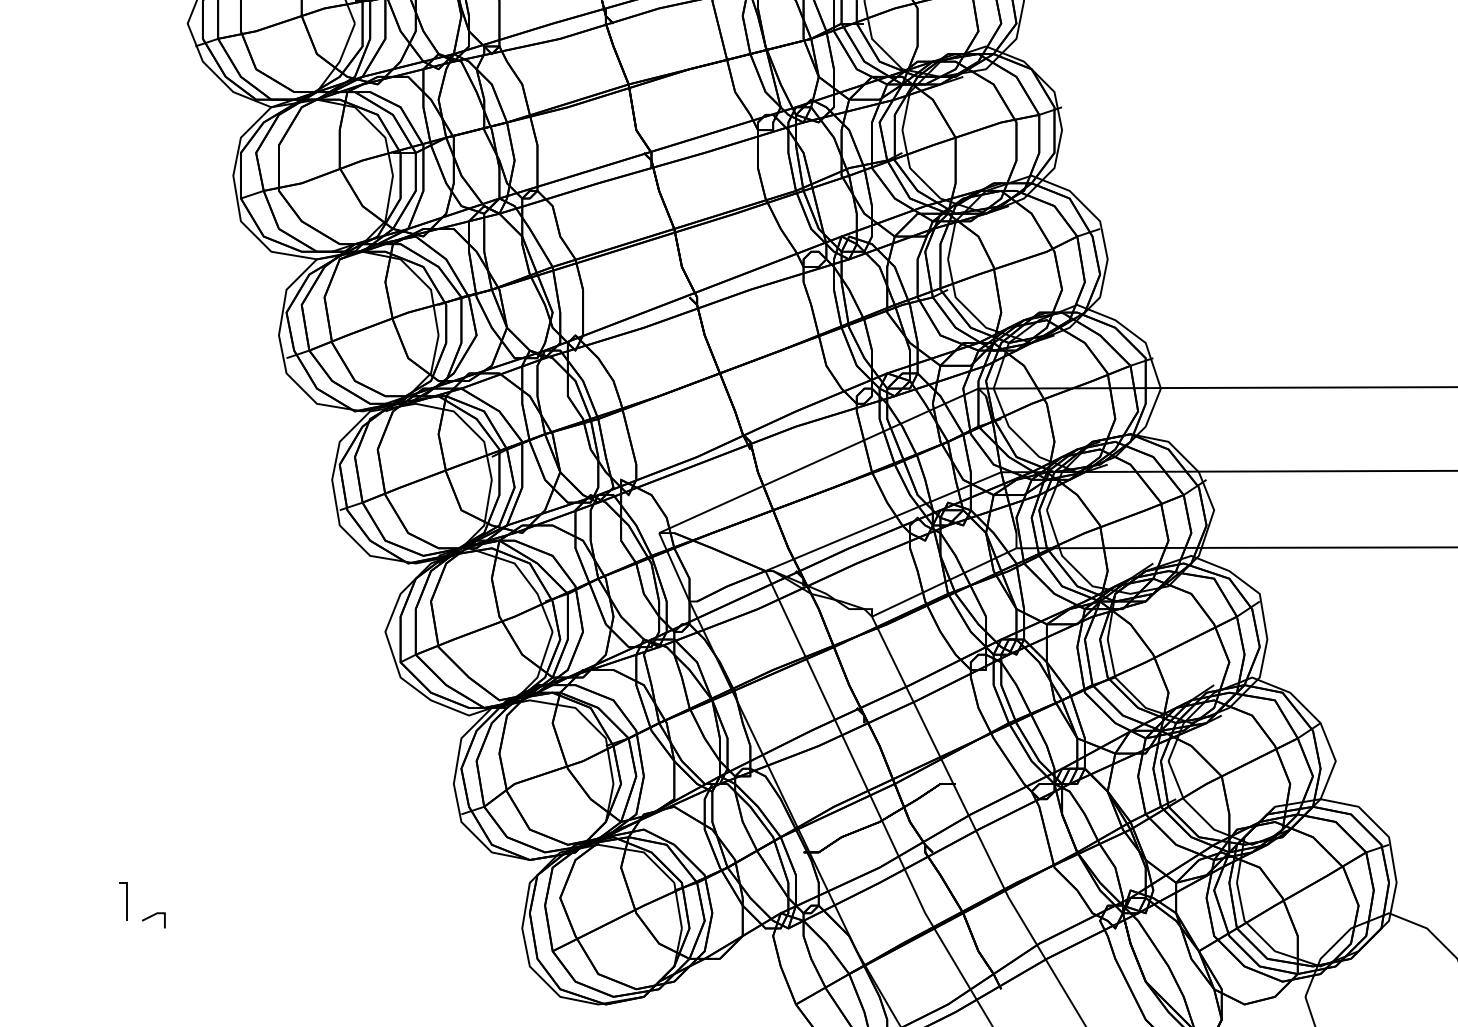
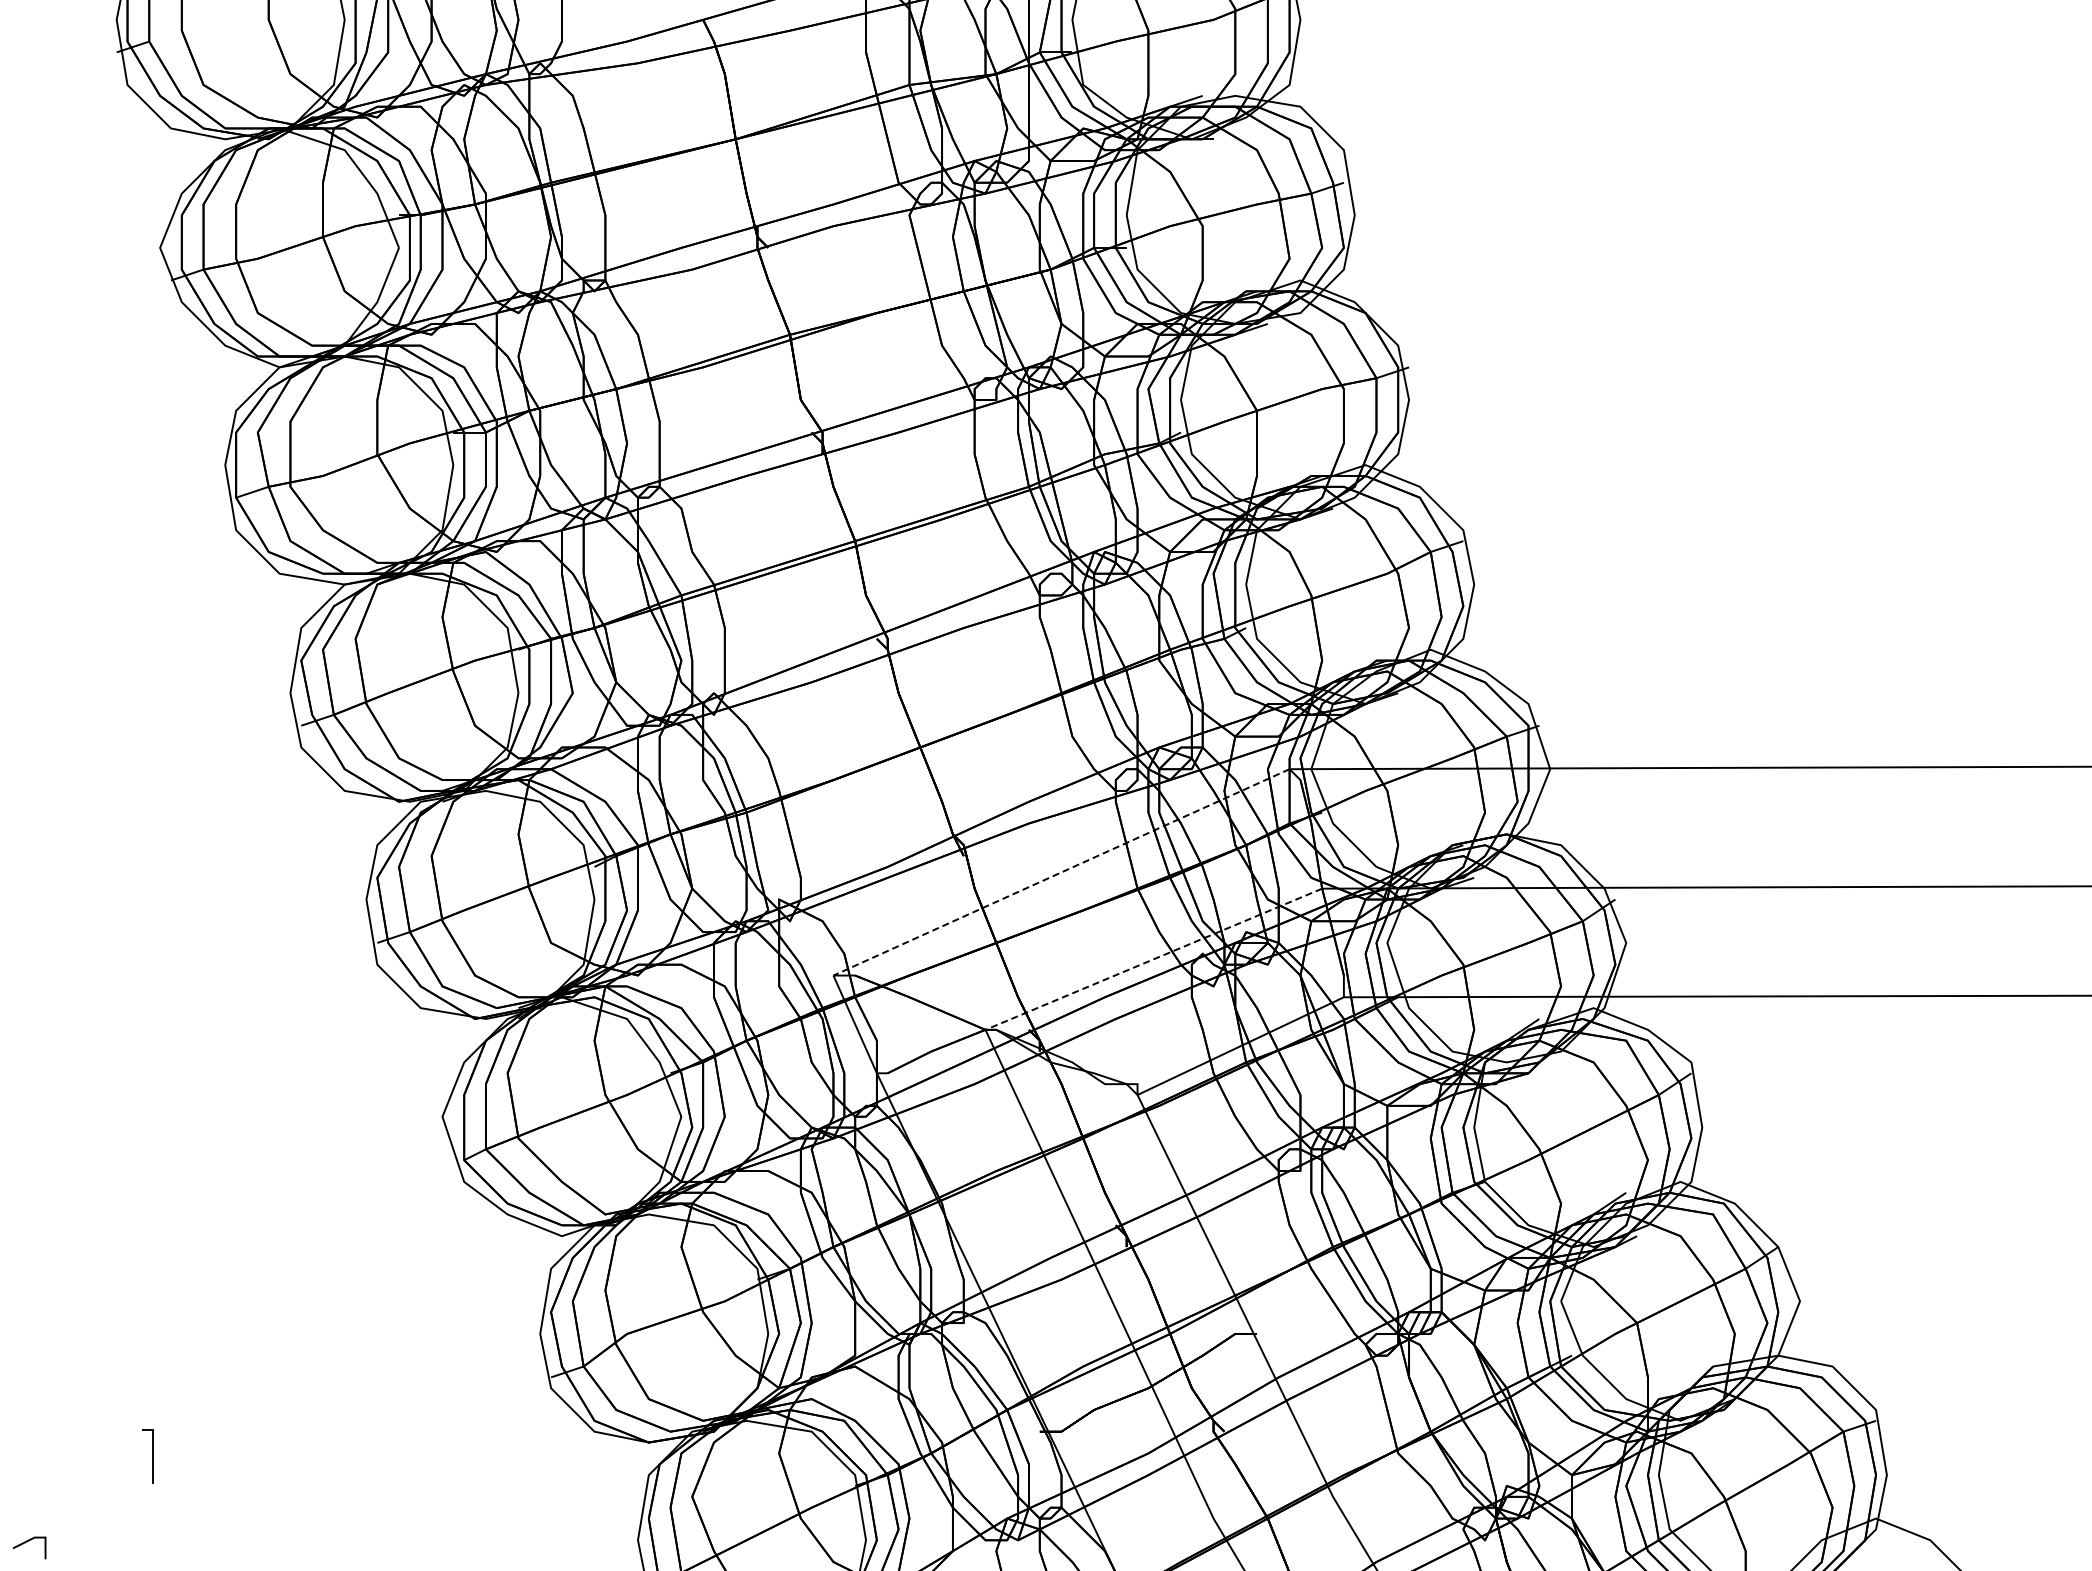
line: (818, 460) -> (1061, 872), solid -> dashed
line: (883, 521) -> (1153, 959), solid -> dashed
line: (126, 901) -> (152, 1456), moved
line: (152, 916) -> (27, 1542), moved

